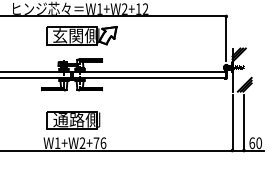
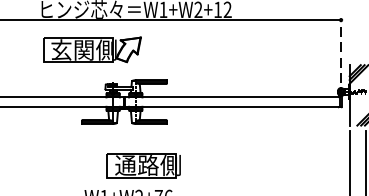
part: (81, 35) -> (91, 49), moved
line: (226, 38) -> (341, 51), solid -> dashed
part: (73, 120) -> (143, 166), moved

